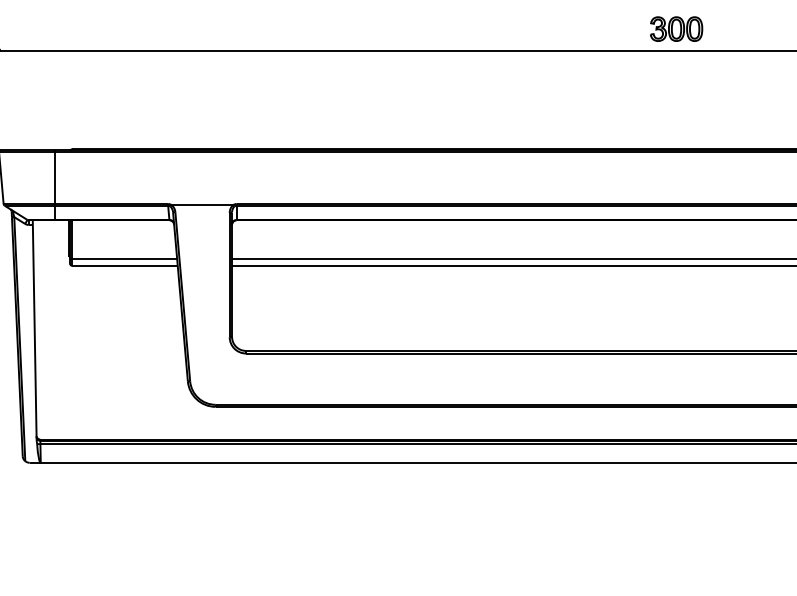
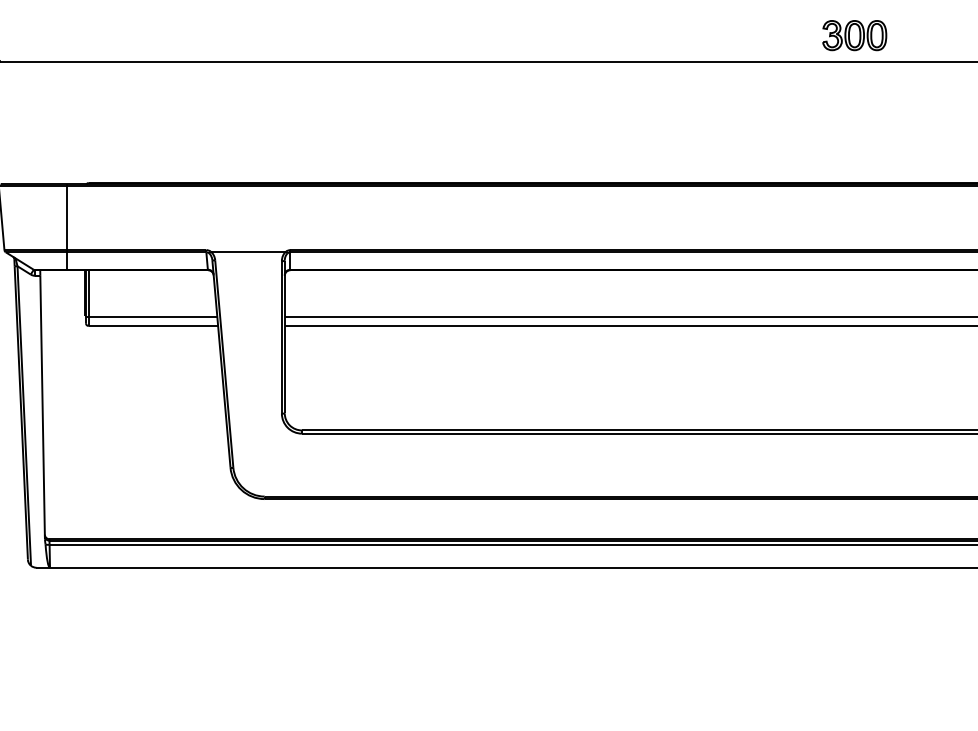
part: (676, 28) -> (854, 34), moved

